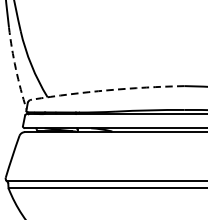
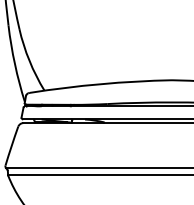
arc: (15, 69) -> (14, 64), dashed -> solid
arc: (107, 90) -> (100, 84), dashed -> solid

